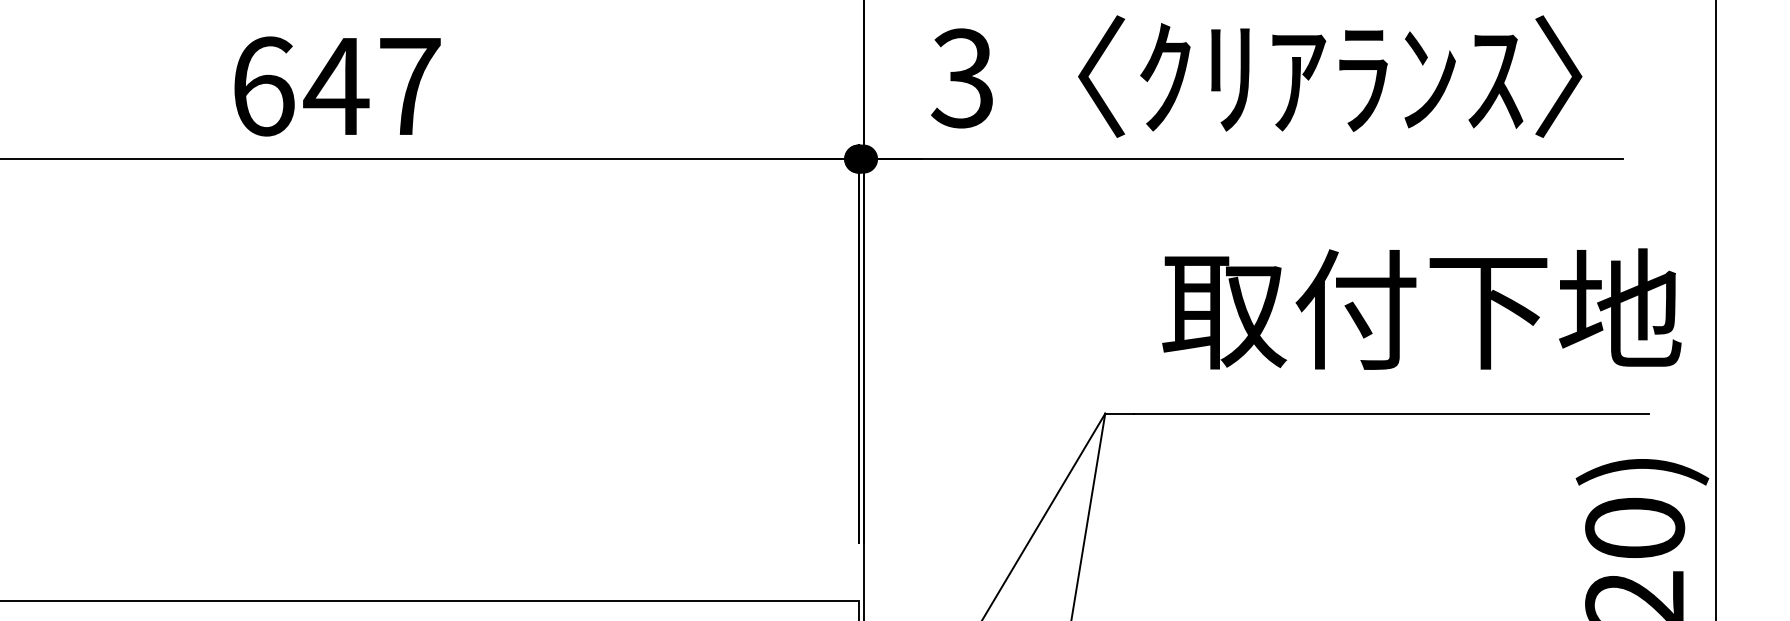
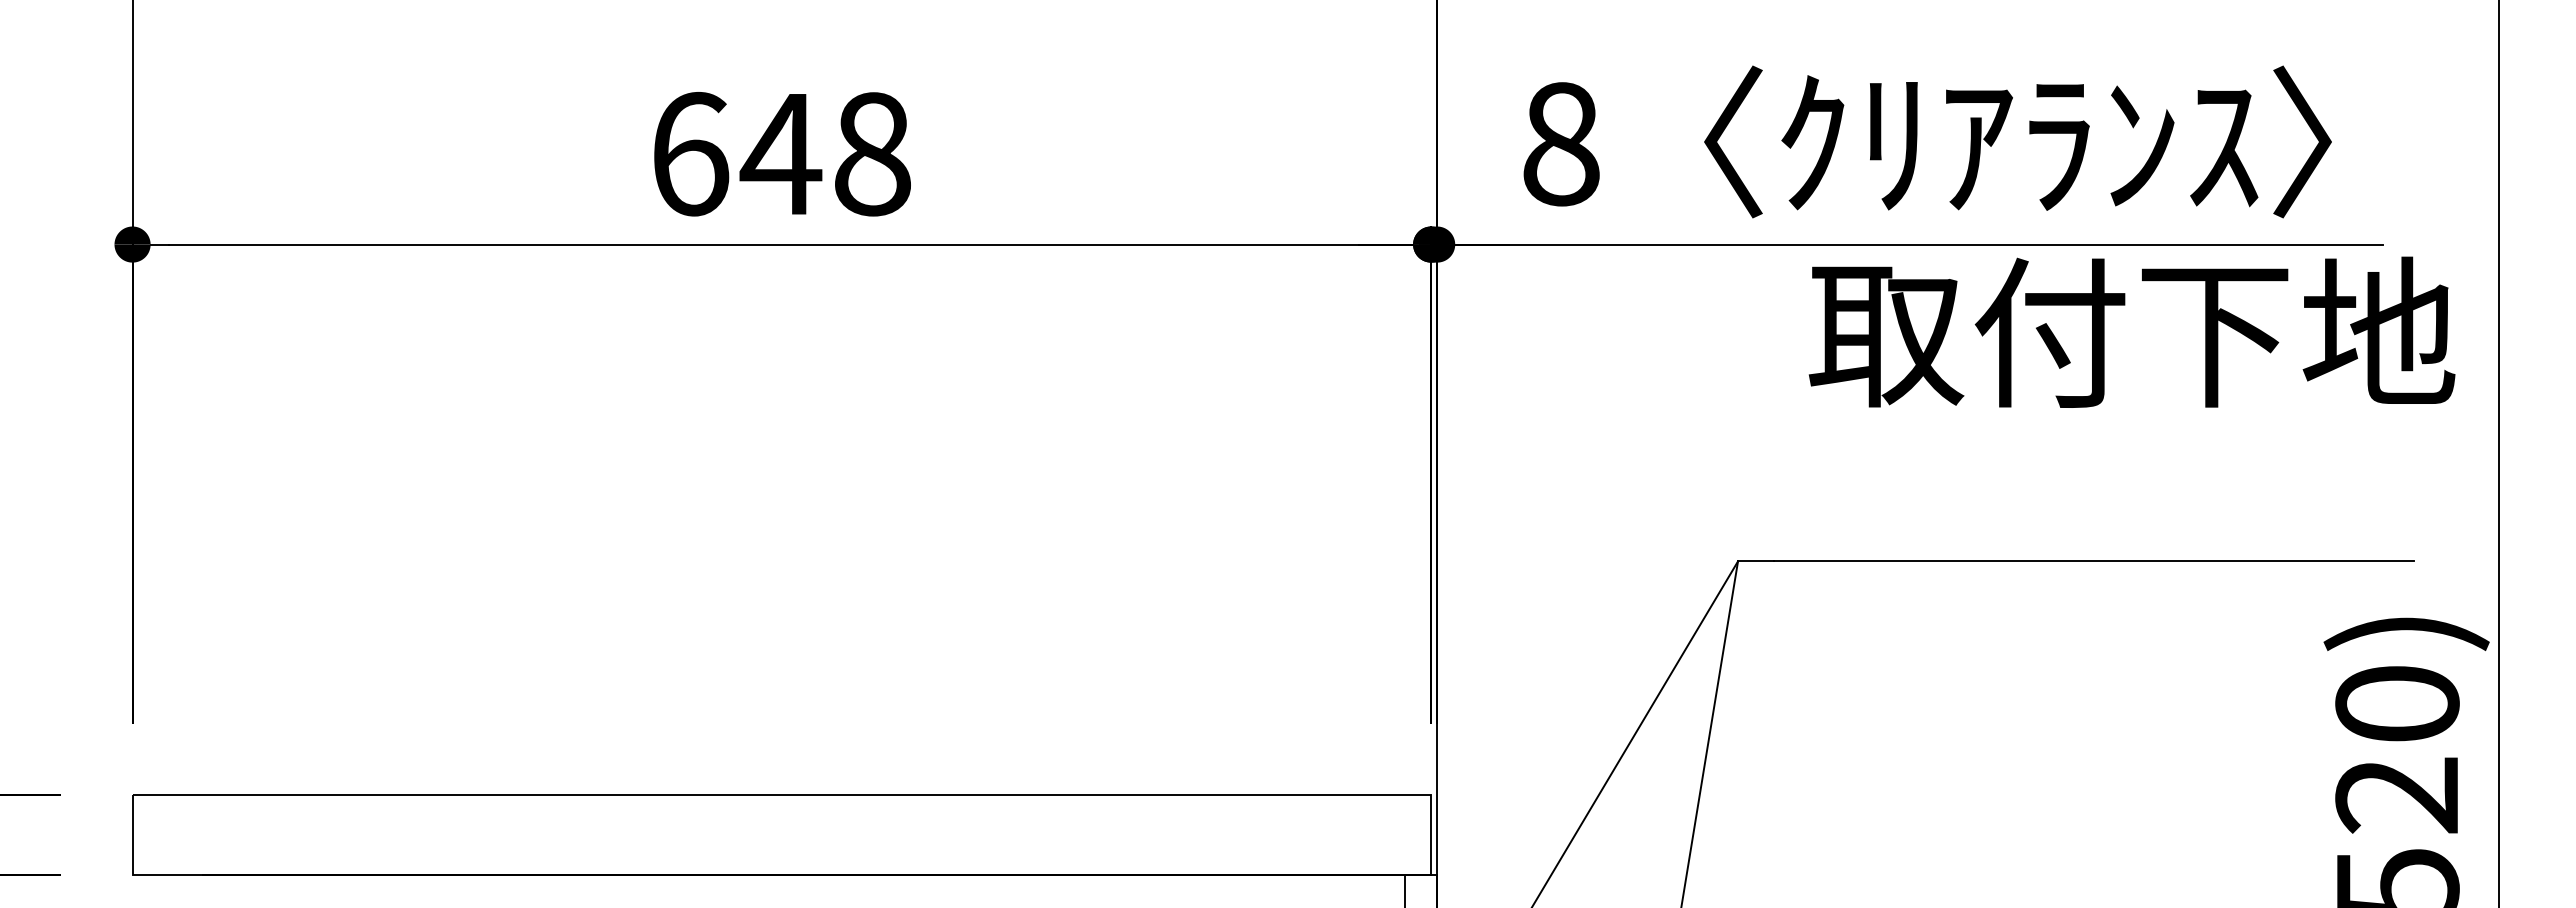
text: (962, 77) -> (1560, 143), 3 -> 8
text: (409, 86) -> (872, 154), 647 -> 648
text: (1421, 308) -> (2131, 331), moved

